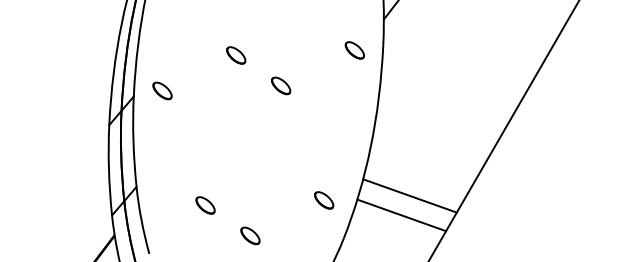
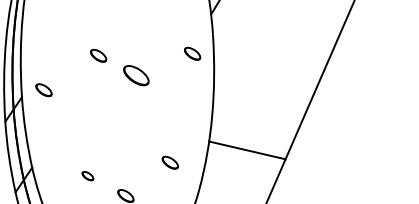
part: (354, 50) -> (192, 53), moved
part: (281, 85) -> (136, 75), size x1.6
part: (324, 200) -> (170, 162), moved
part: (205, 205) -> (87, 176), size x0.7
line: (401, 215) -> (242, 166), removed

